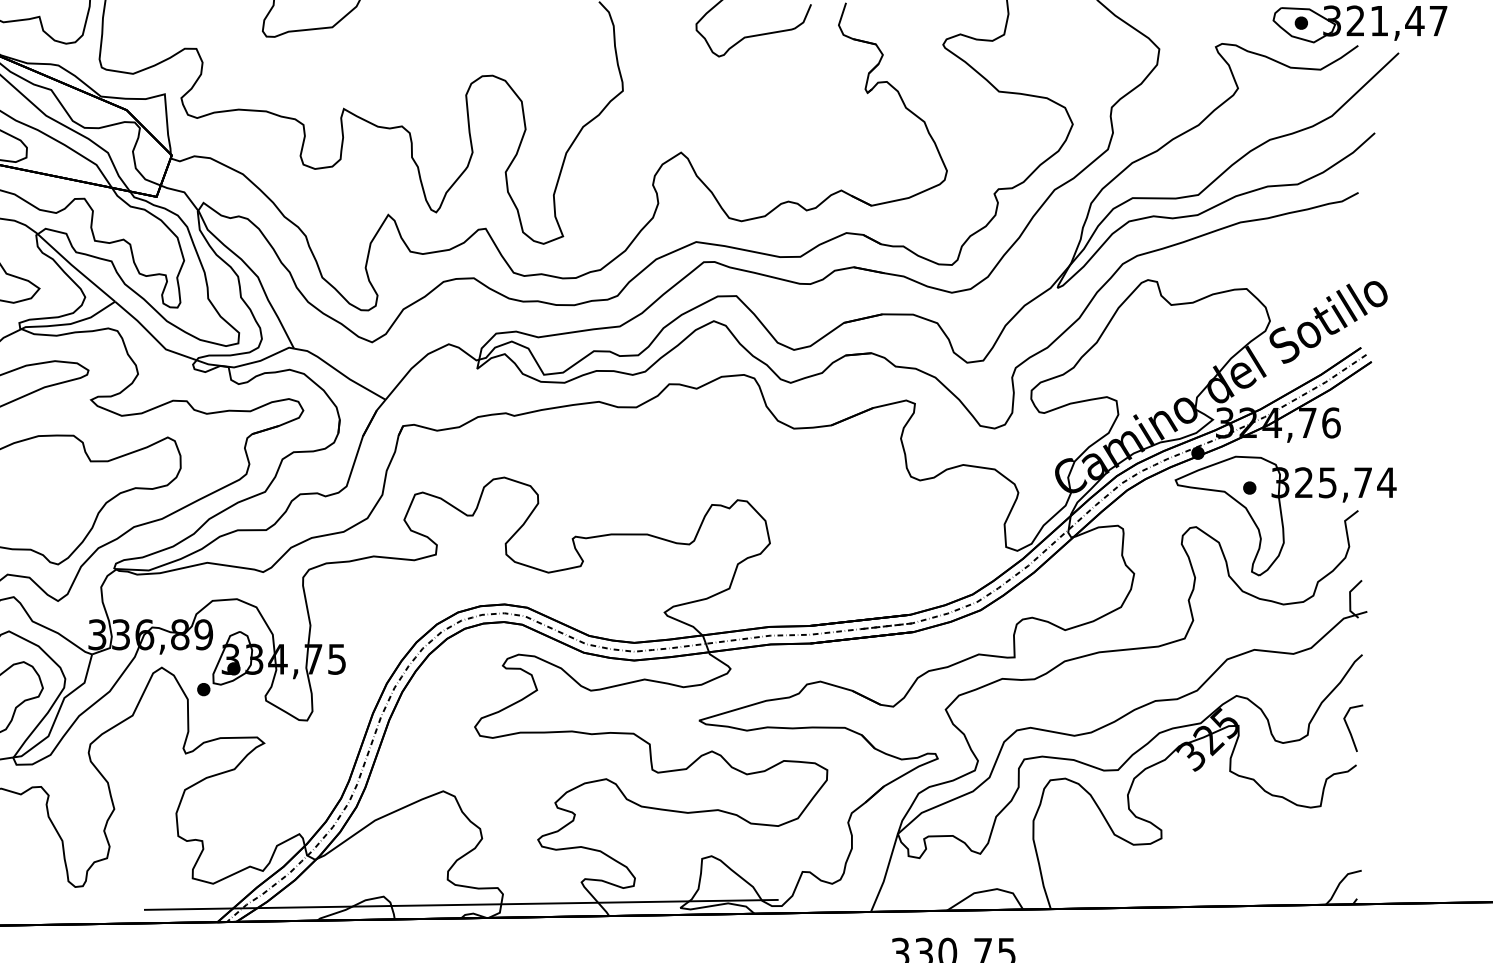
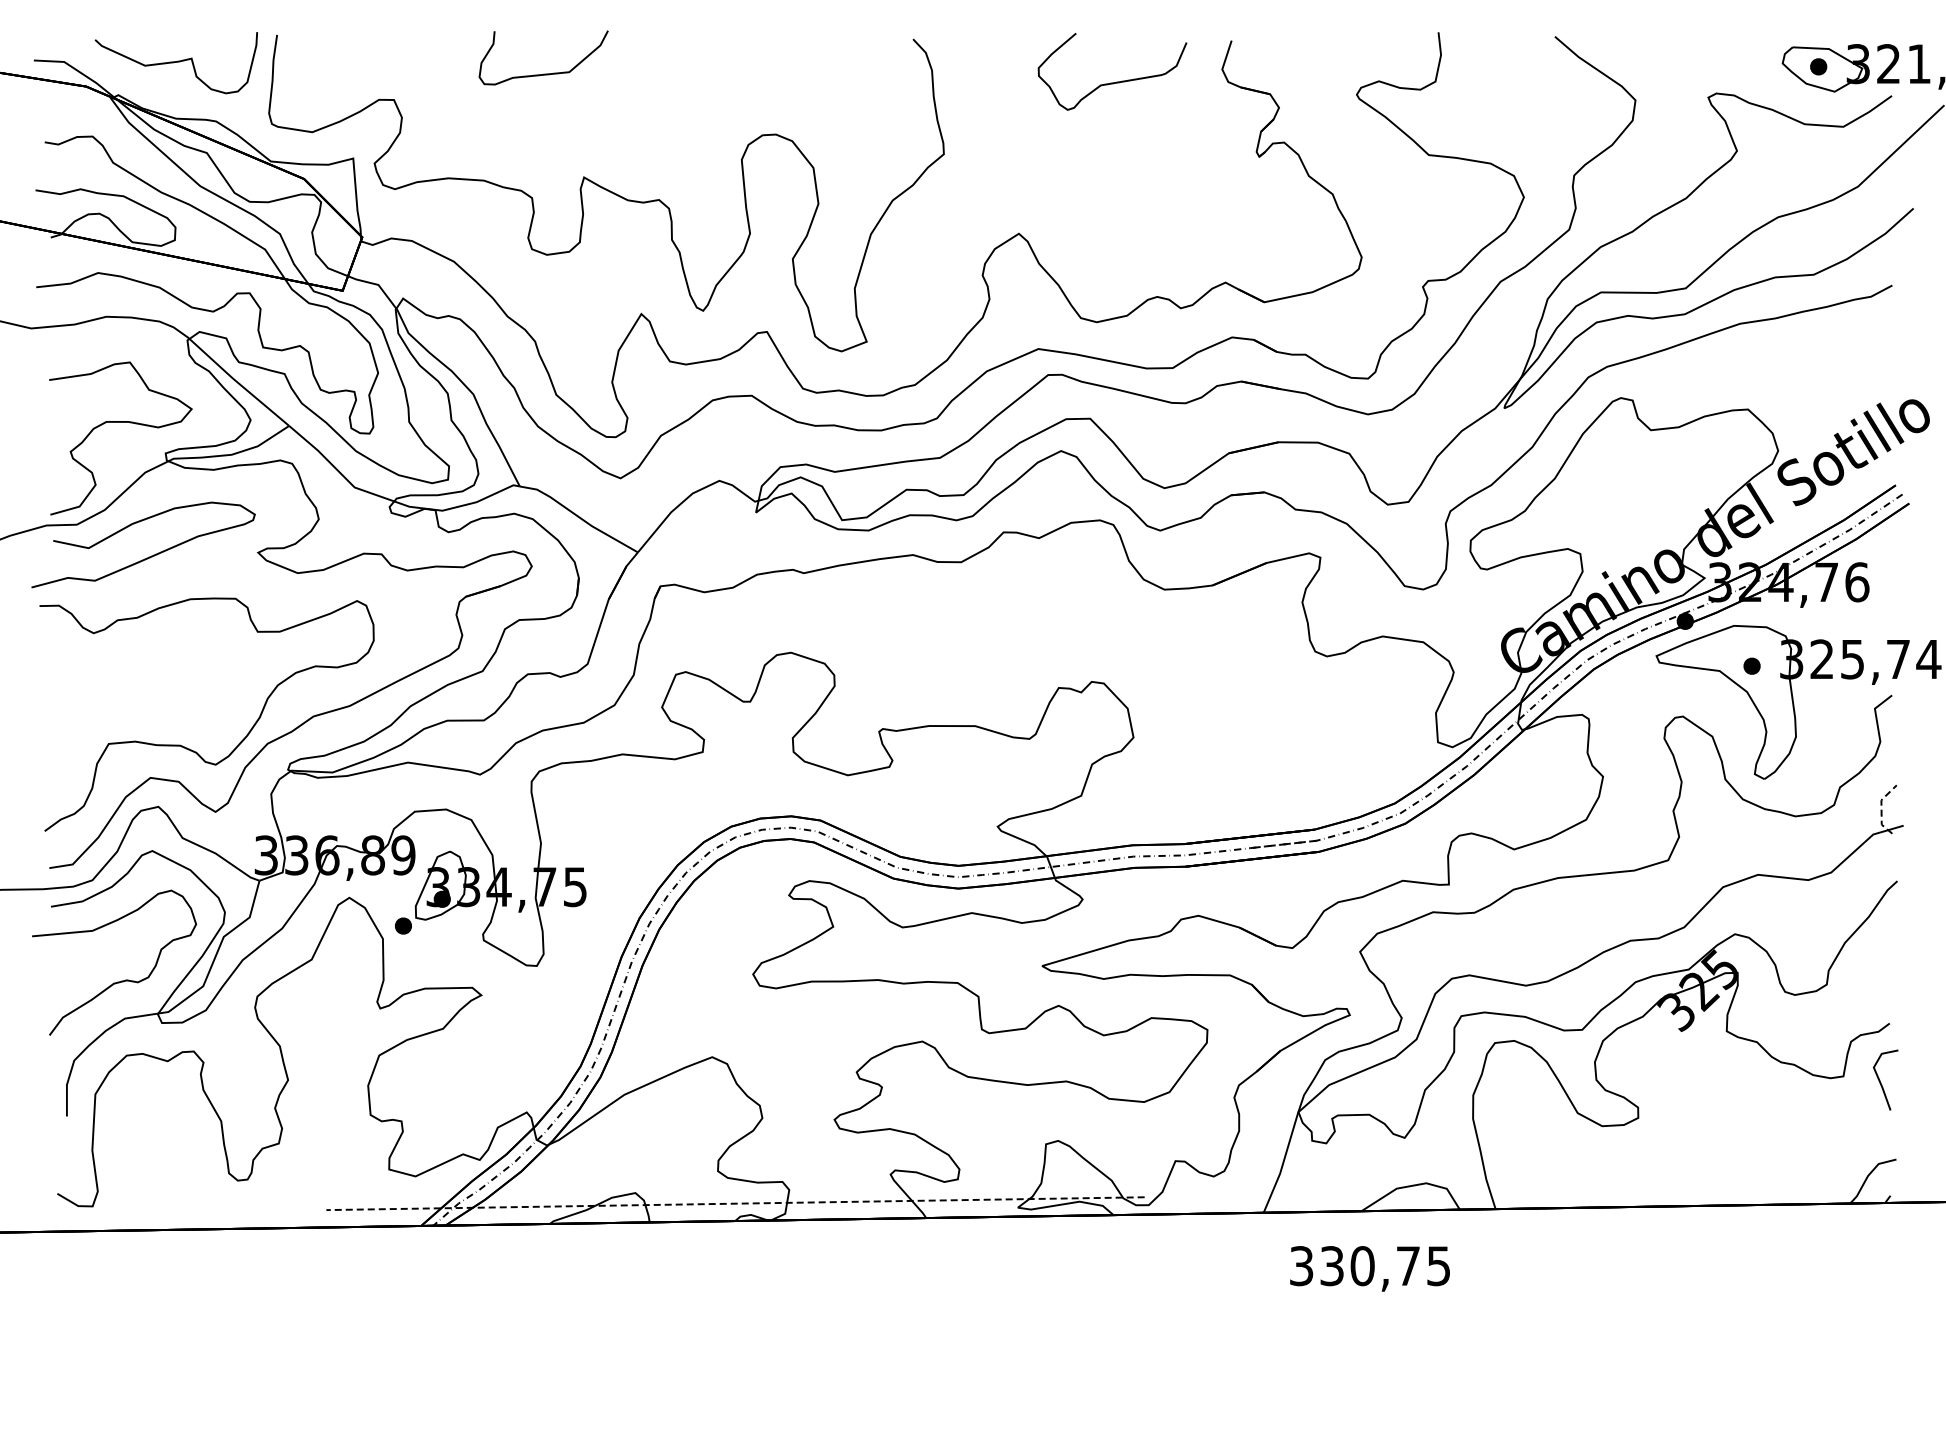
line: (1350, 598) -> (1881, 808), solid -> dashed
line: (1350, 730) -> (1881, 1082), moved
line: (461, 904) -> (735, 1203), solid -> dashed

